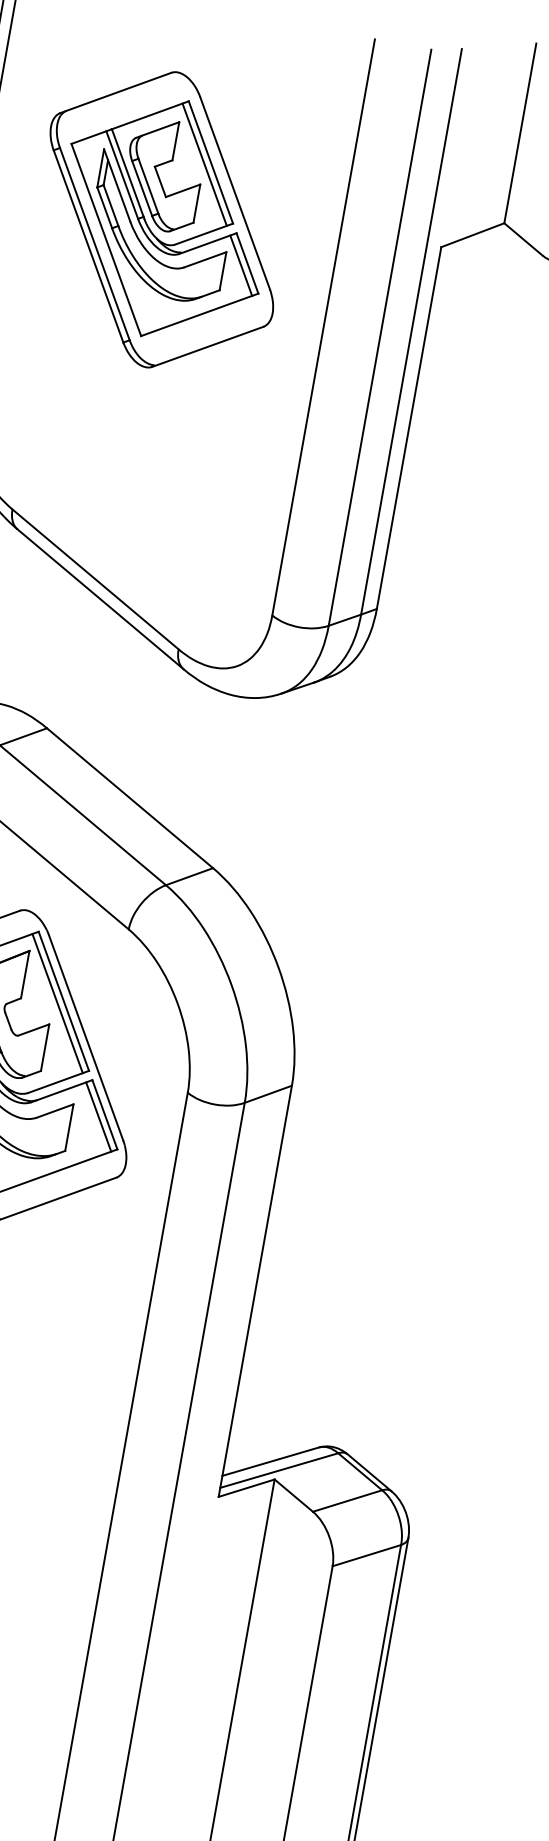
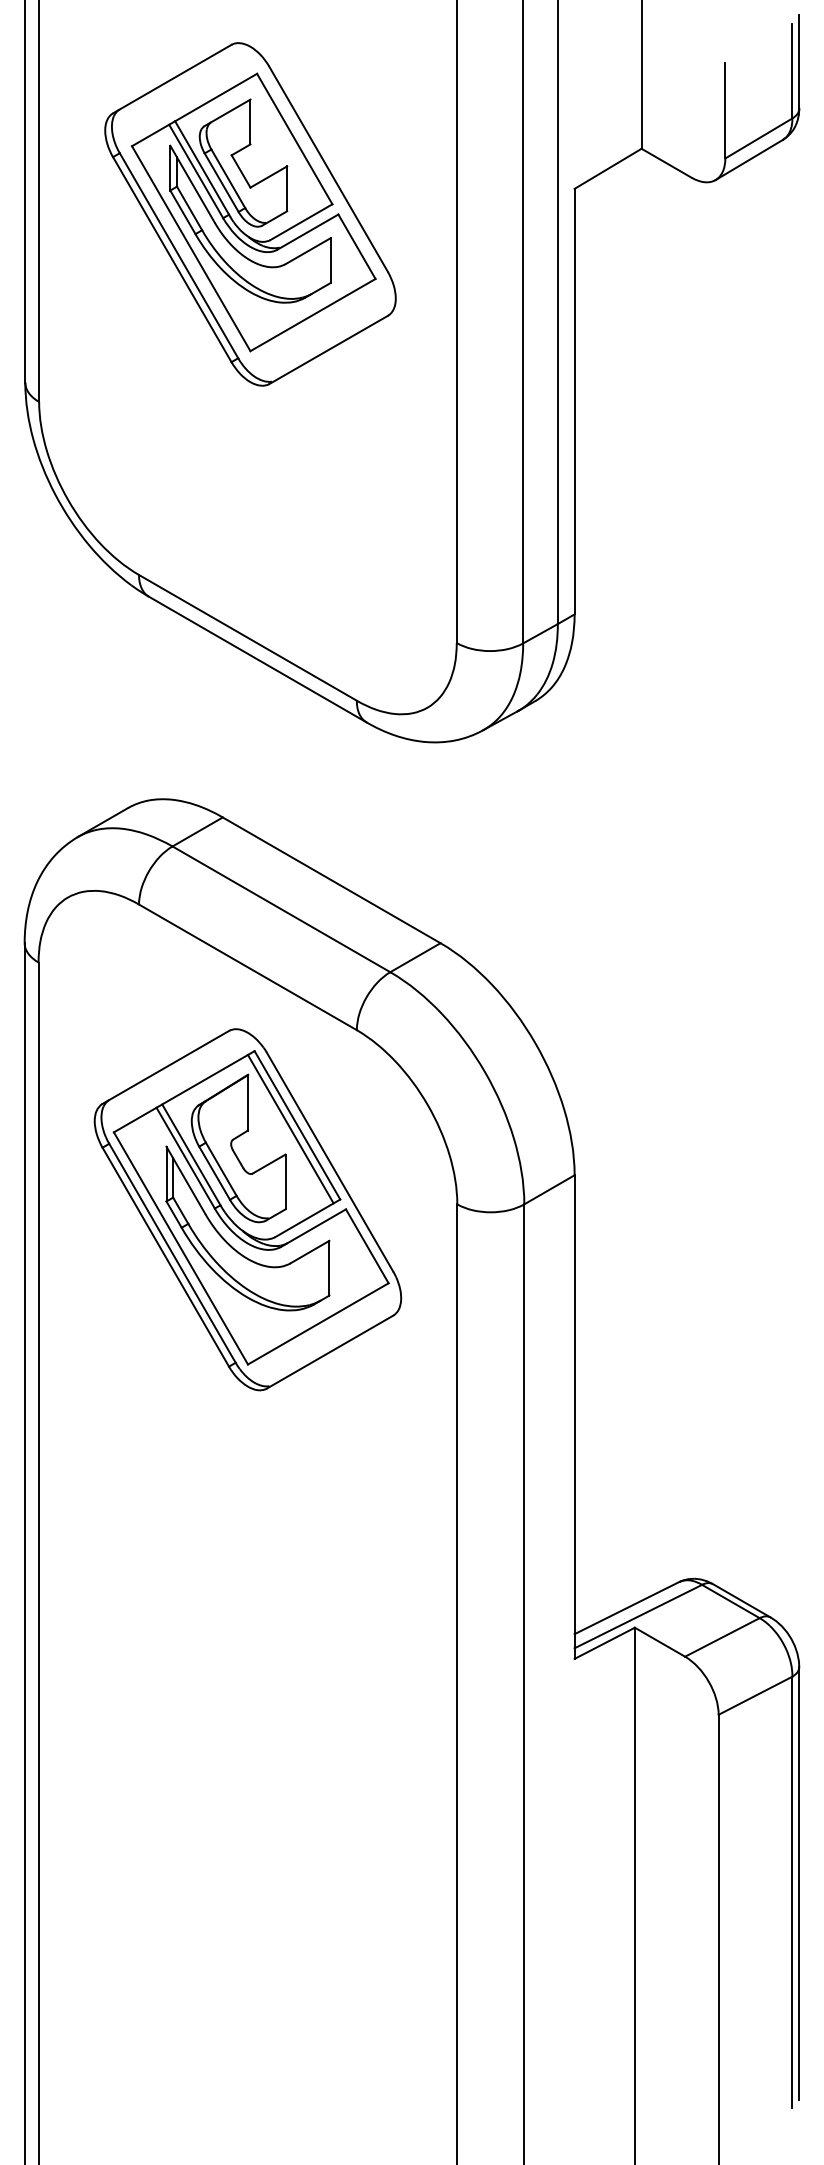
line: (204, 164) -> (287, 142), removed
line: (240, 265) -> (349, 250), removed
line: (98, 1117) -> (360, 1250), removed

